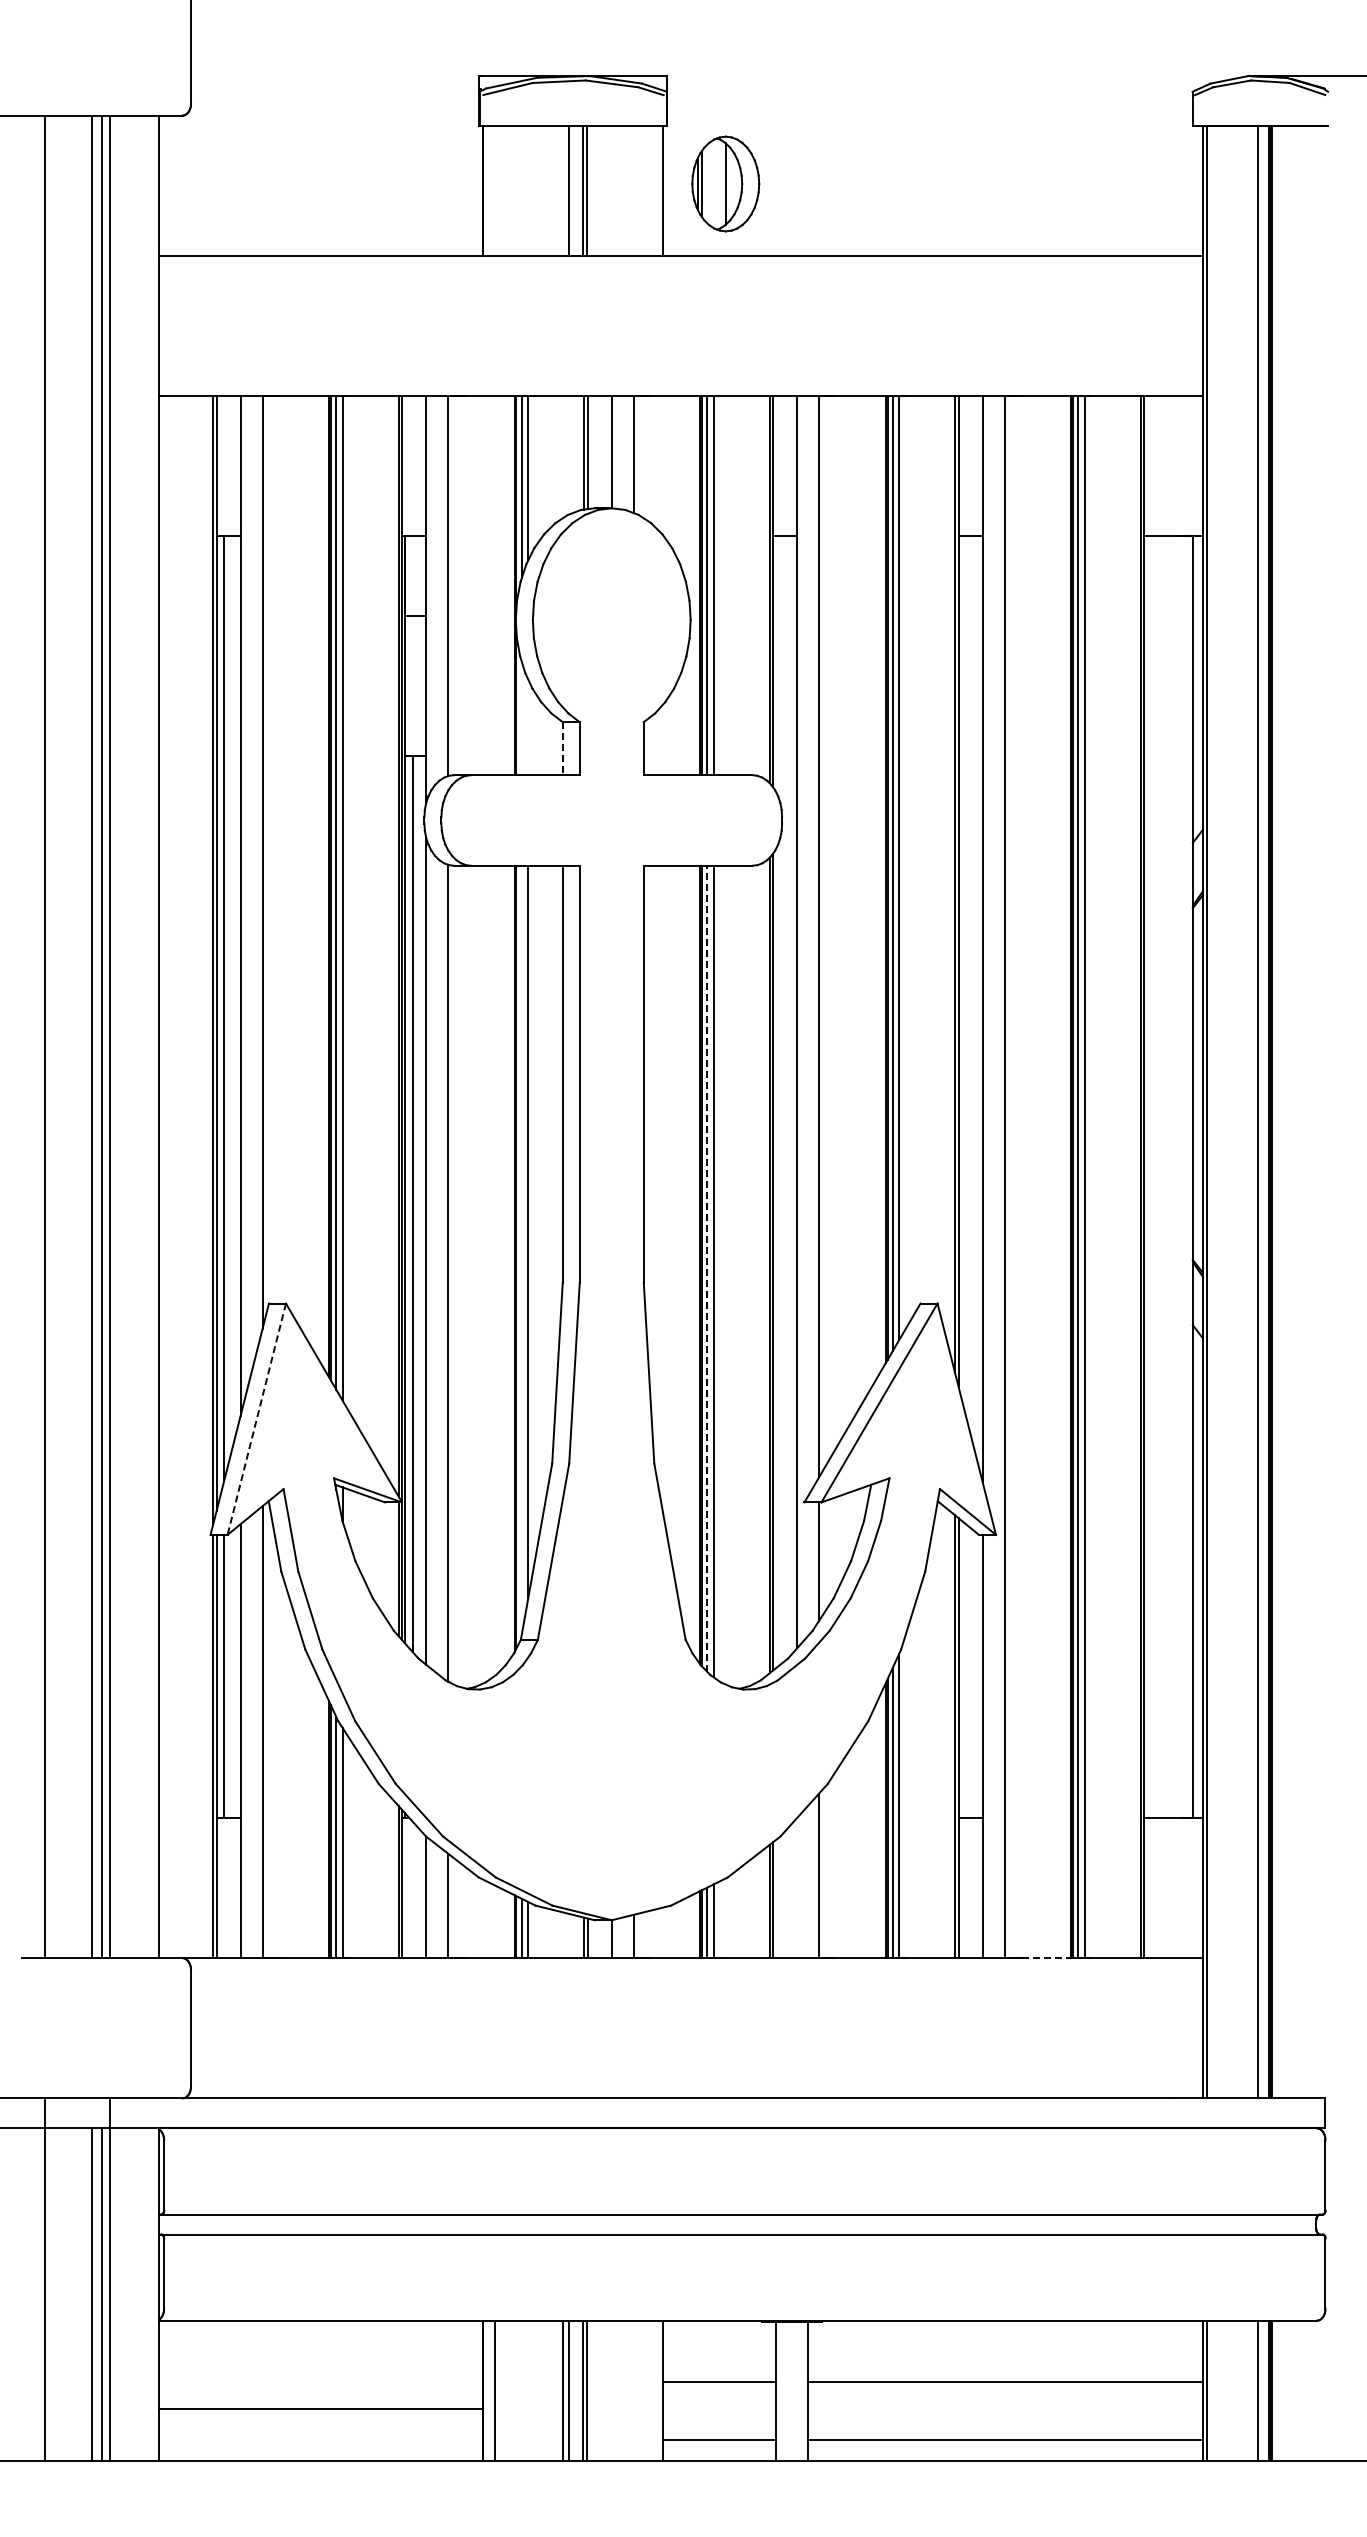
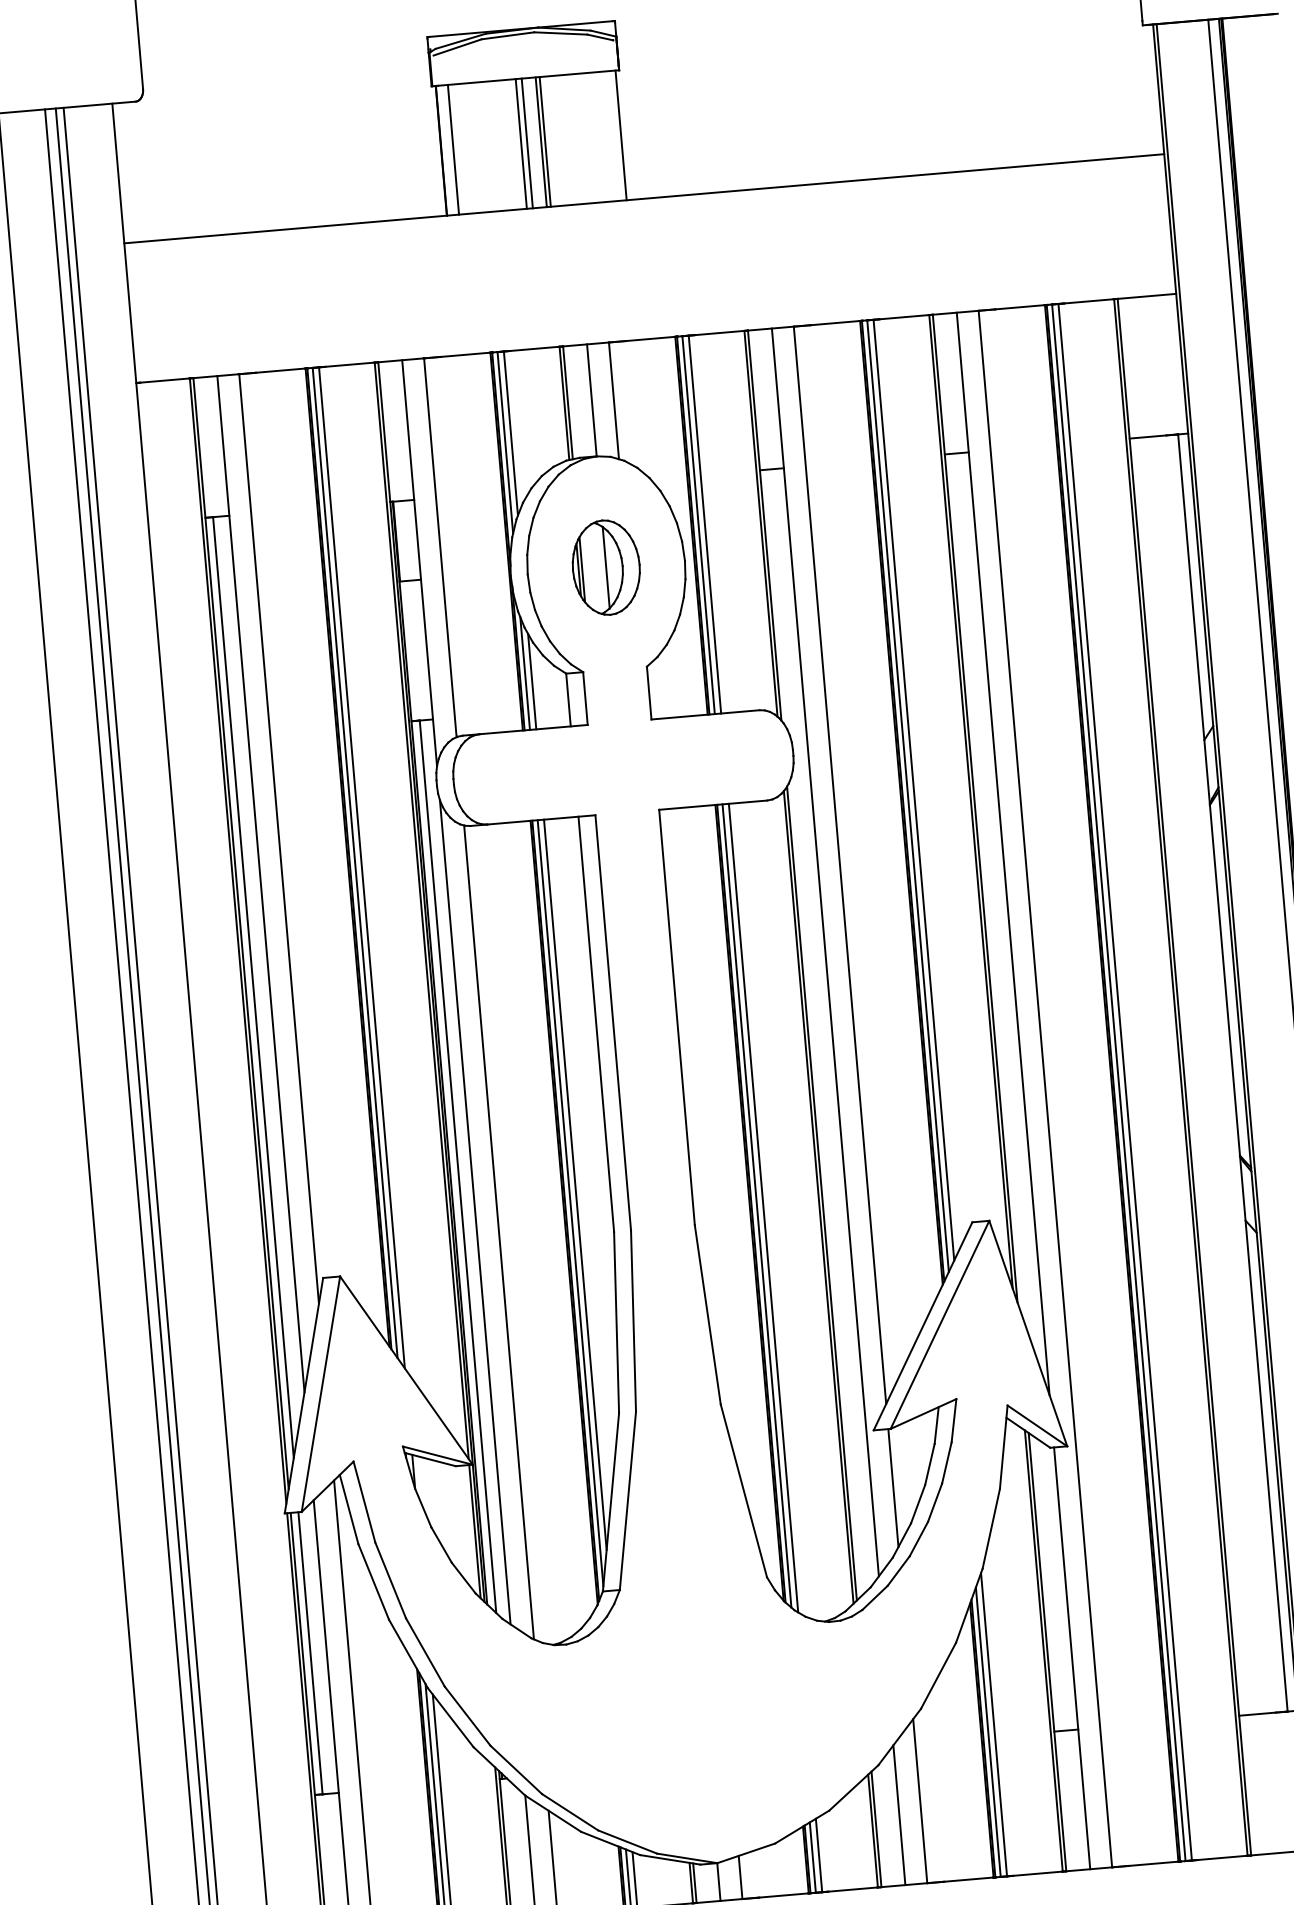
part: (725, 183) -> (606, 567), moved
line: (495, 190) -> (453, 149), added
line: (563, 190) -> (521, 143), added
line: (521, 718) -> (524, 673), added
line: (528, 727) -> (532, 681), added
line: (562, 749) -> (568, 700), dashed -> solid
line: (521, 1249) -> (570, 1202), added
line: (707, 1268) -> (757, 1205), dashed -> solid
line: (256, 1419) -> (320, 1394), dashed -> solid
line: (797, 1887) -> (899, 1814), added
line: (1046, 1958) -> (1153, 1864), dashed -> solid

